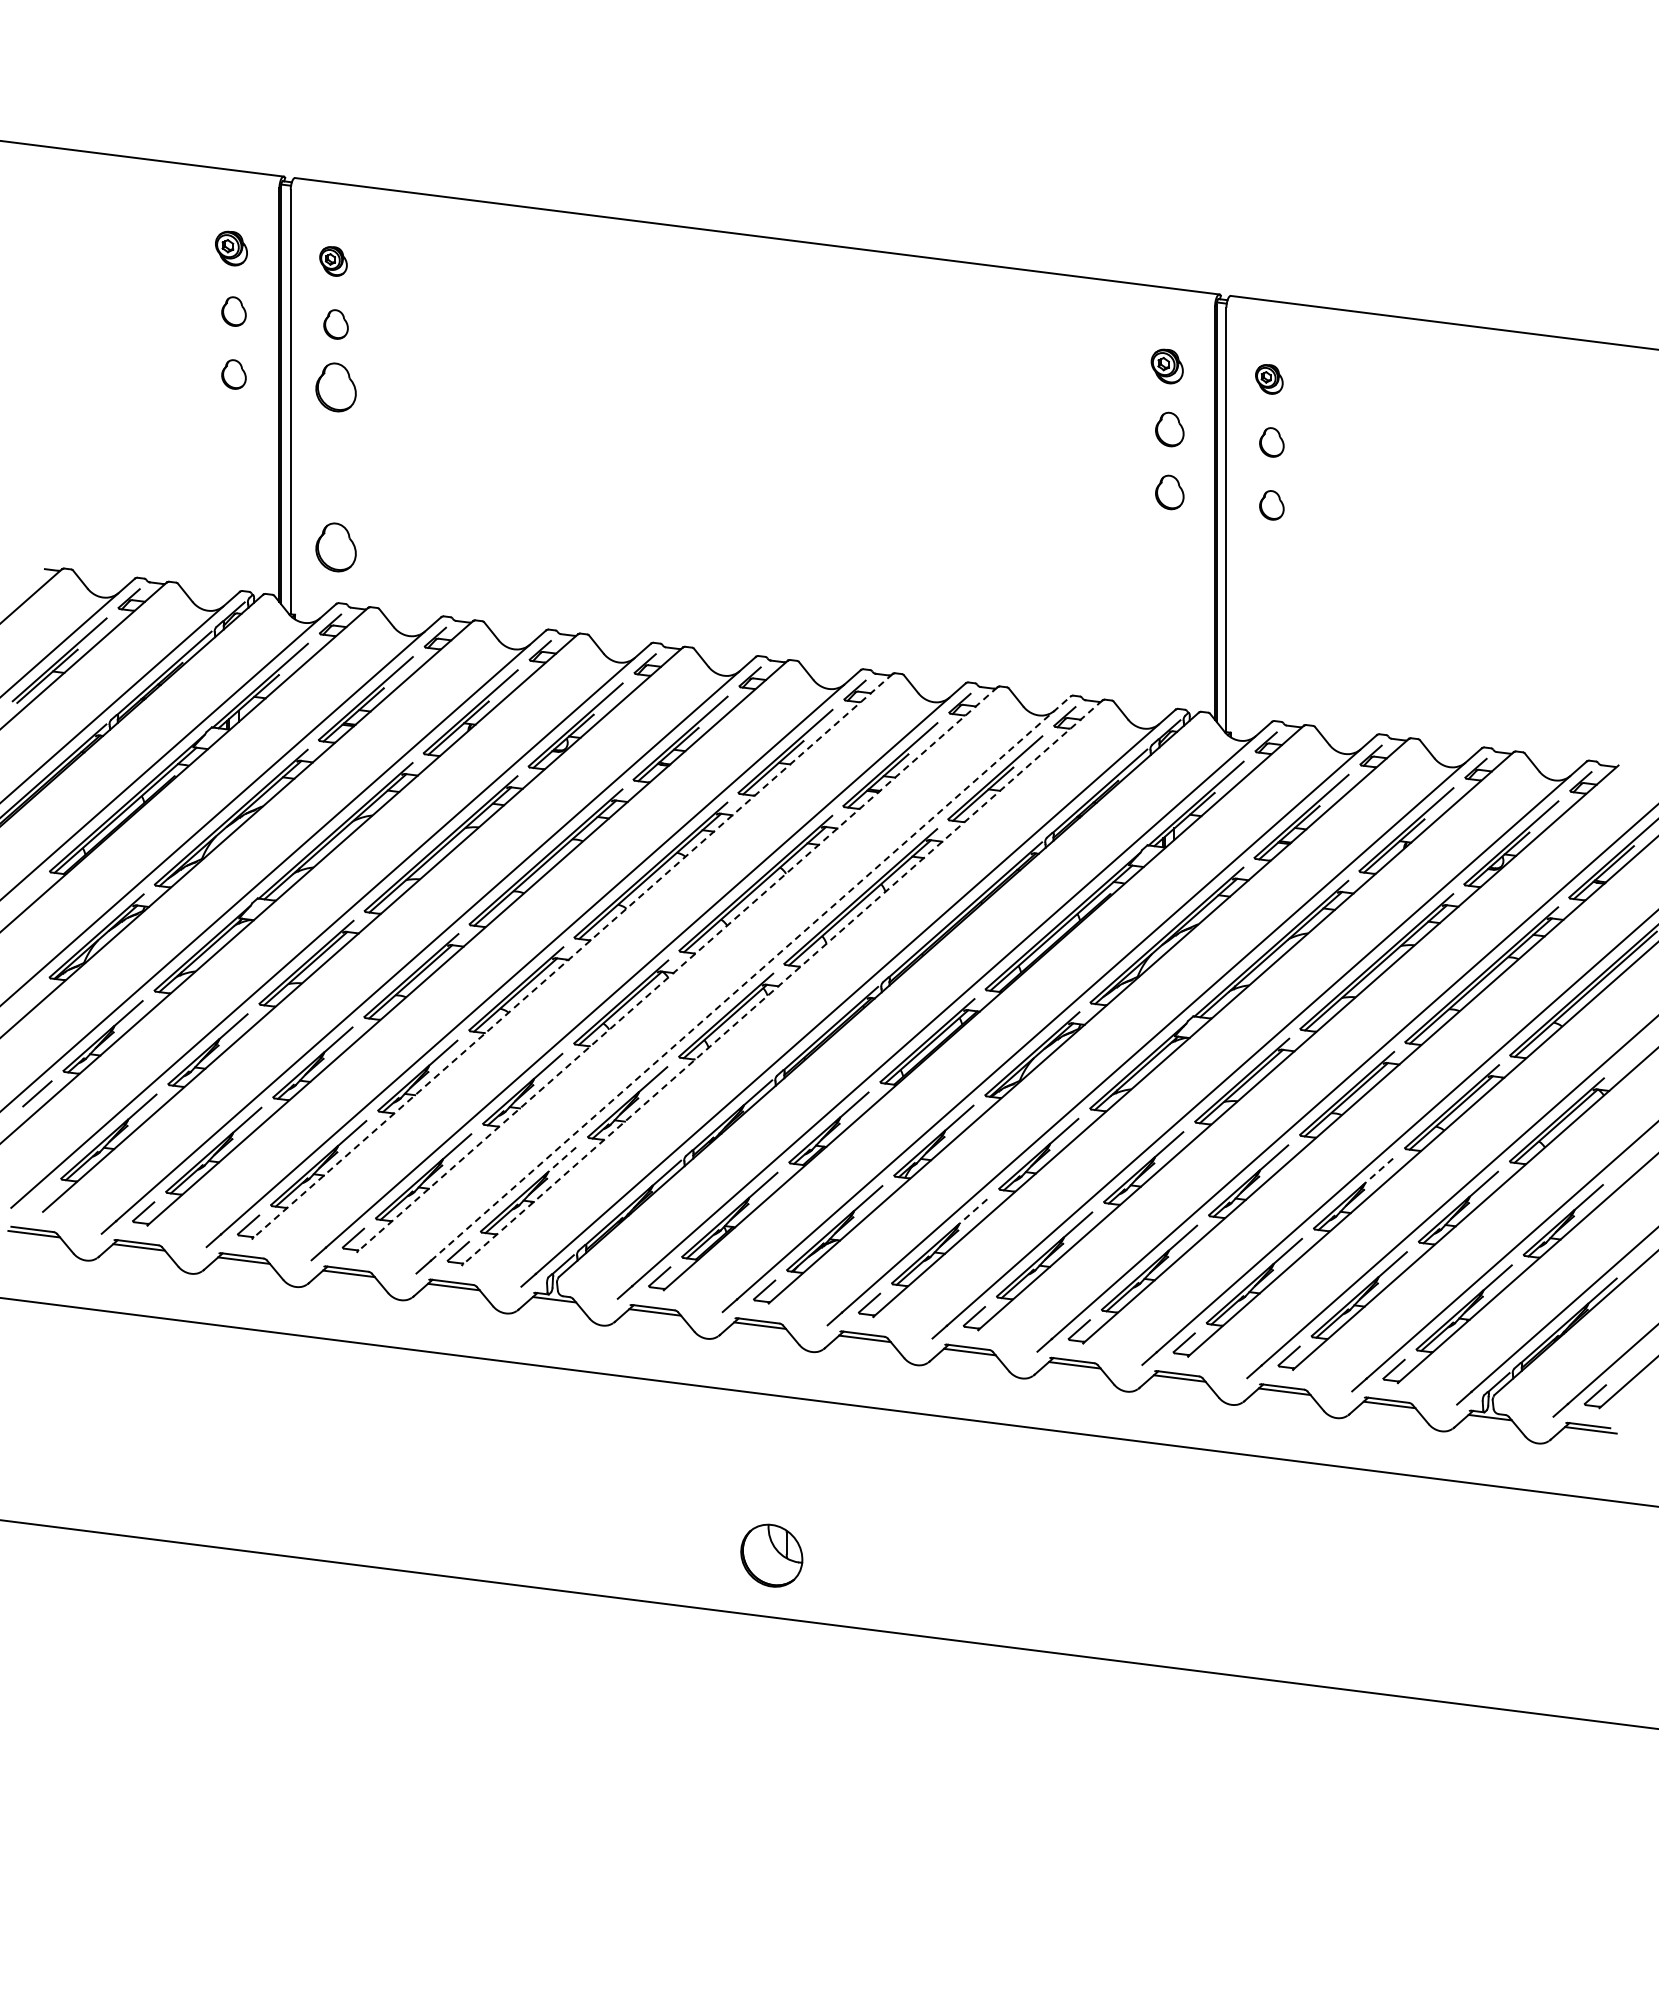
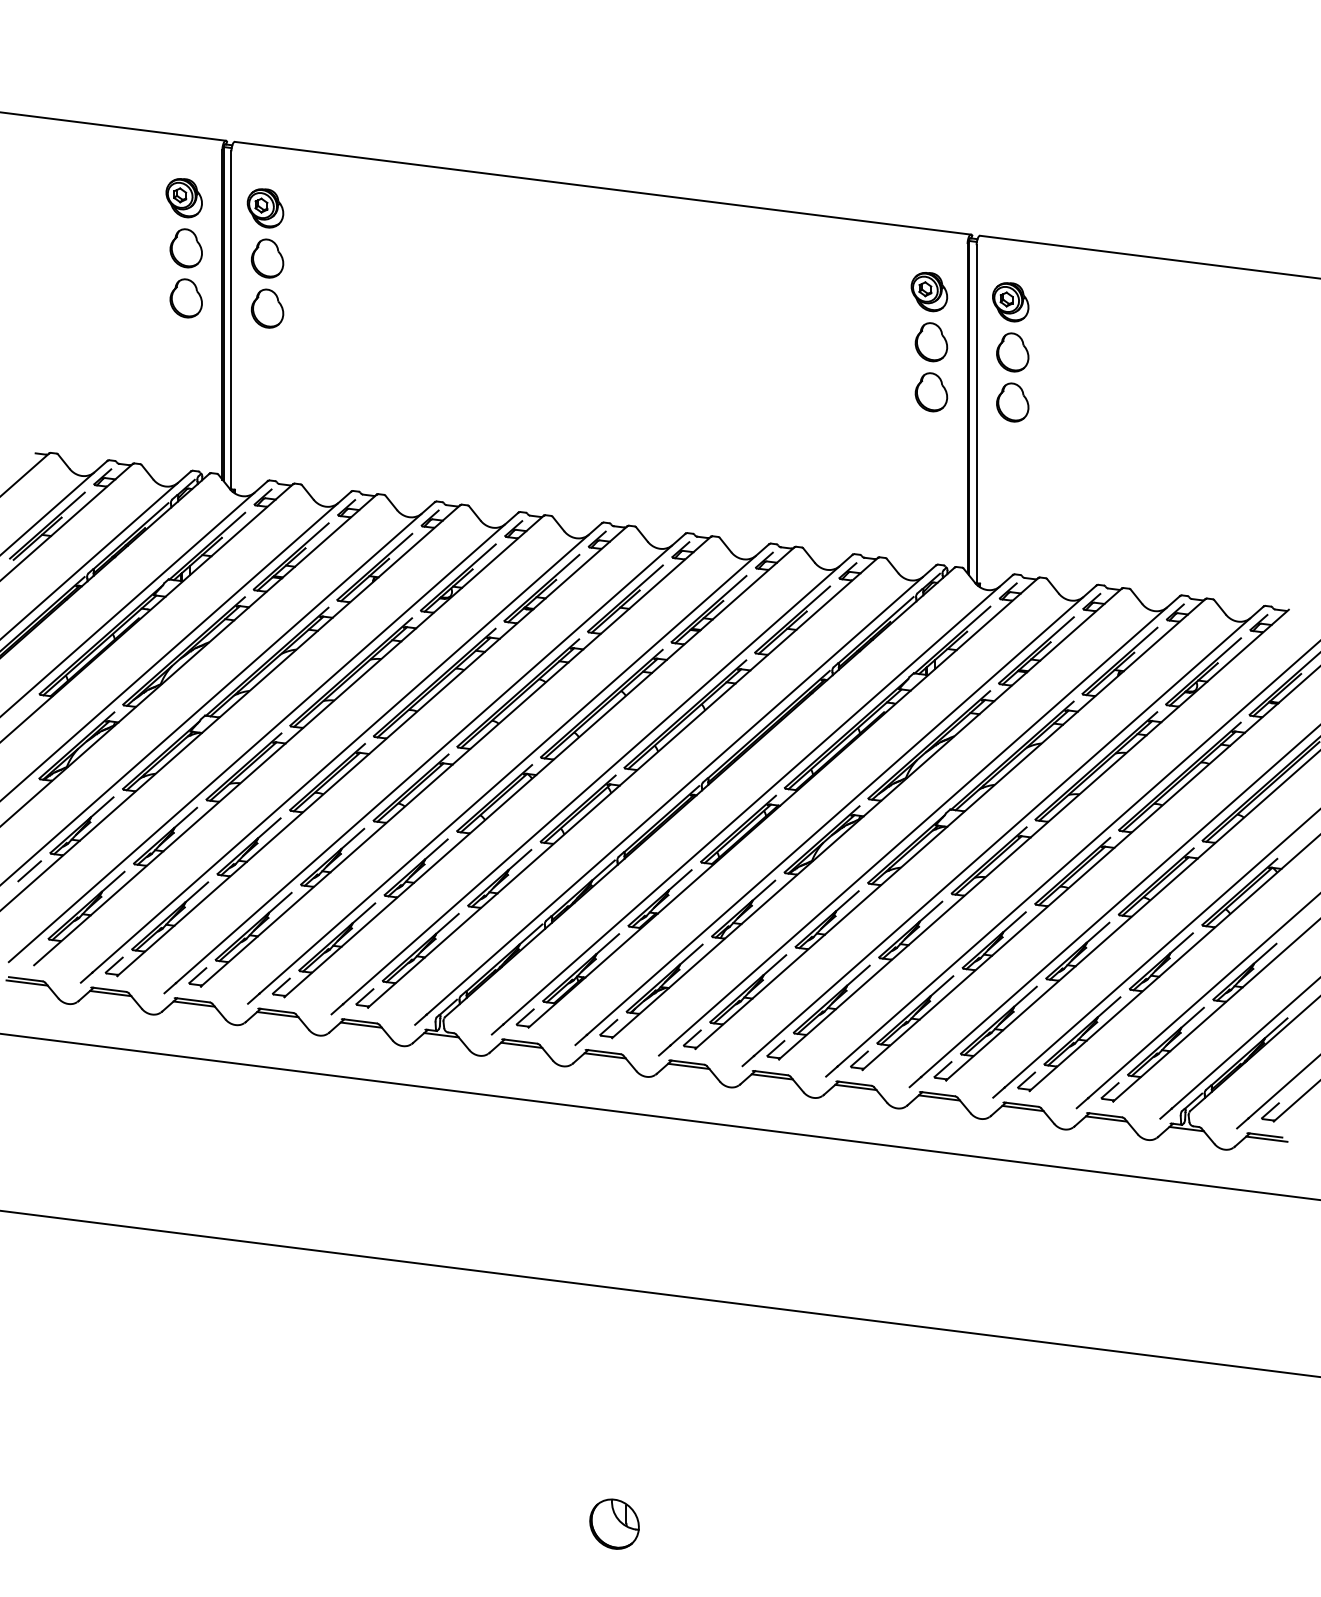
part: (231, 248) -> (184, 198), size x1.43
part: (333, 261) -> (265, 208), size x1.67
part: (233, 311) -> (185, 248), size x1.67
part: (335, 324) -> (267, 258), size x1.67
part: (1167, 366) -> (929, 291), size x1.43
part: (233, 374) -> (185, 298), size x1.67
part: (1269, 379) -> (1010, 302), size x1.67
part: (1169, 429) -> (931, 342), size x1.43
part: (1271, 442) -> (1012, 352), size x1.67
part: (1169, 492) -> (931, 392), size x1.43
part: (1271, 505) -> (1012, 402), size x1.67
part: (335, 547) -> (267, 436), removed
line: (572, 956) -> (455, 761), dashed -> solid
line: (677, 969) -> (539, 772), dashed -> solid
line: (750, 978) -> (597, 779), dashed -> solid
line: (782, 982) -> (623, 782), dashed -> solid
line: (561, 1159) -> (447, 923), dashed -> solid
line: (1378, 1171) -> (1097, 933), dashed -> solid
line: (973, 1211) -> (775, 964), dashed -> solid
part: (771, 1555) -> (614, 1524), moved

